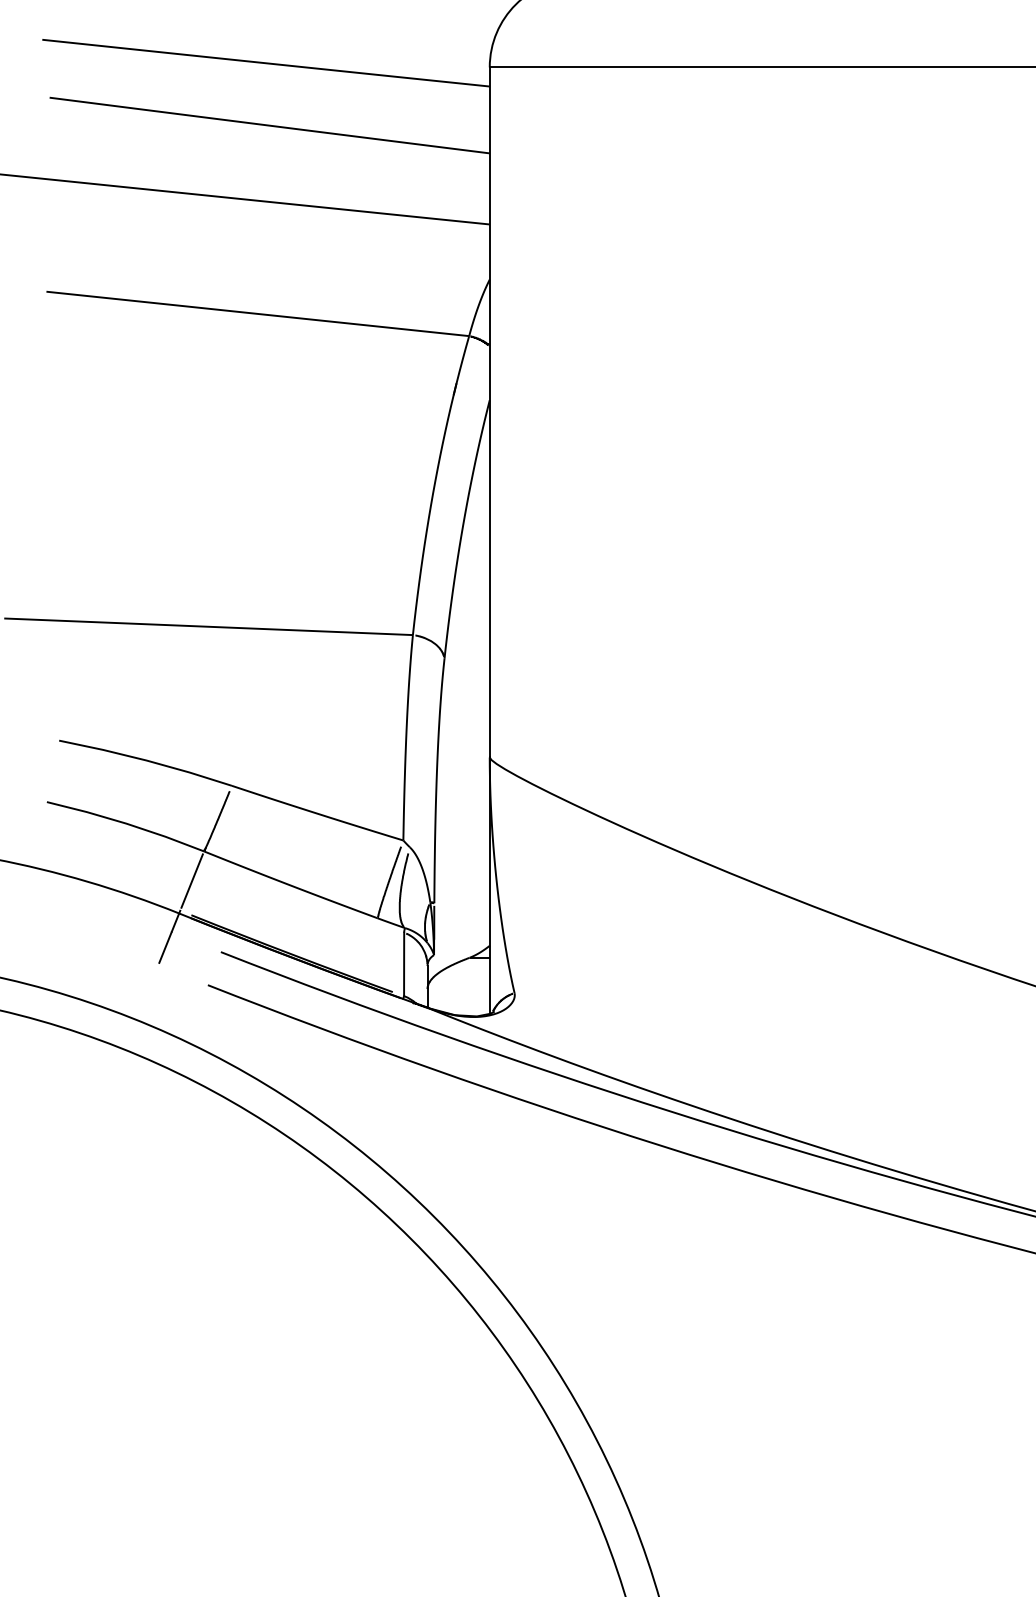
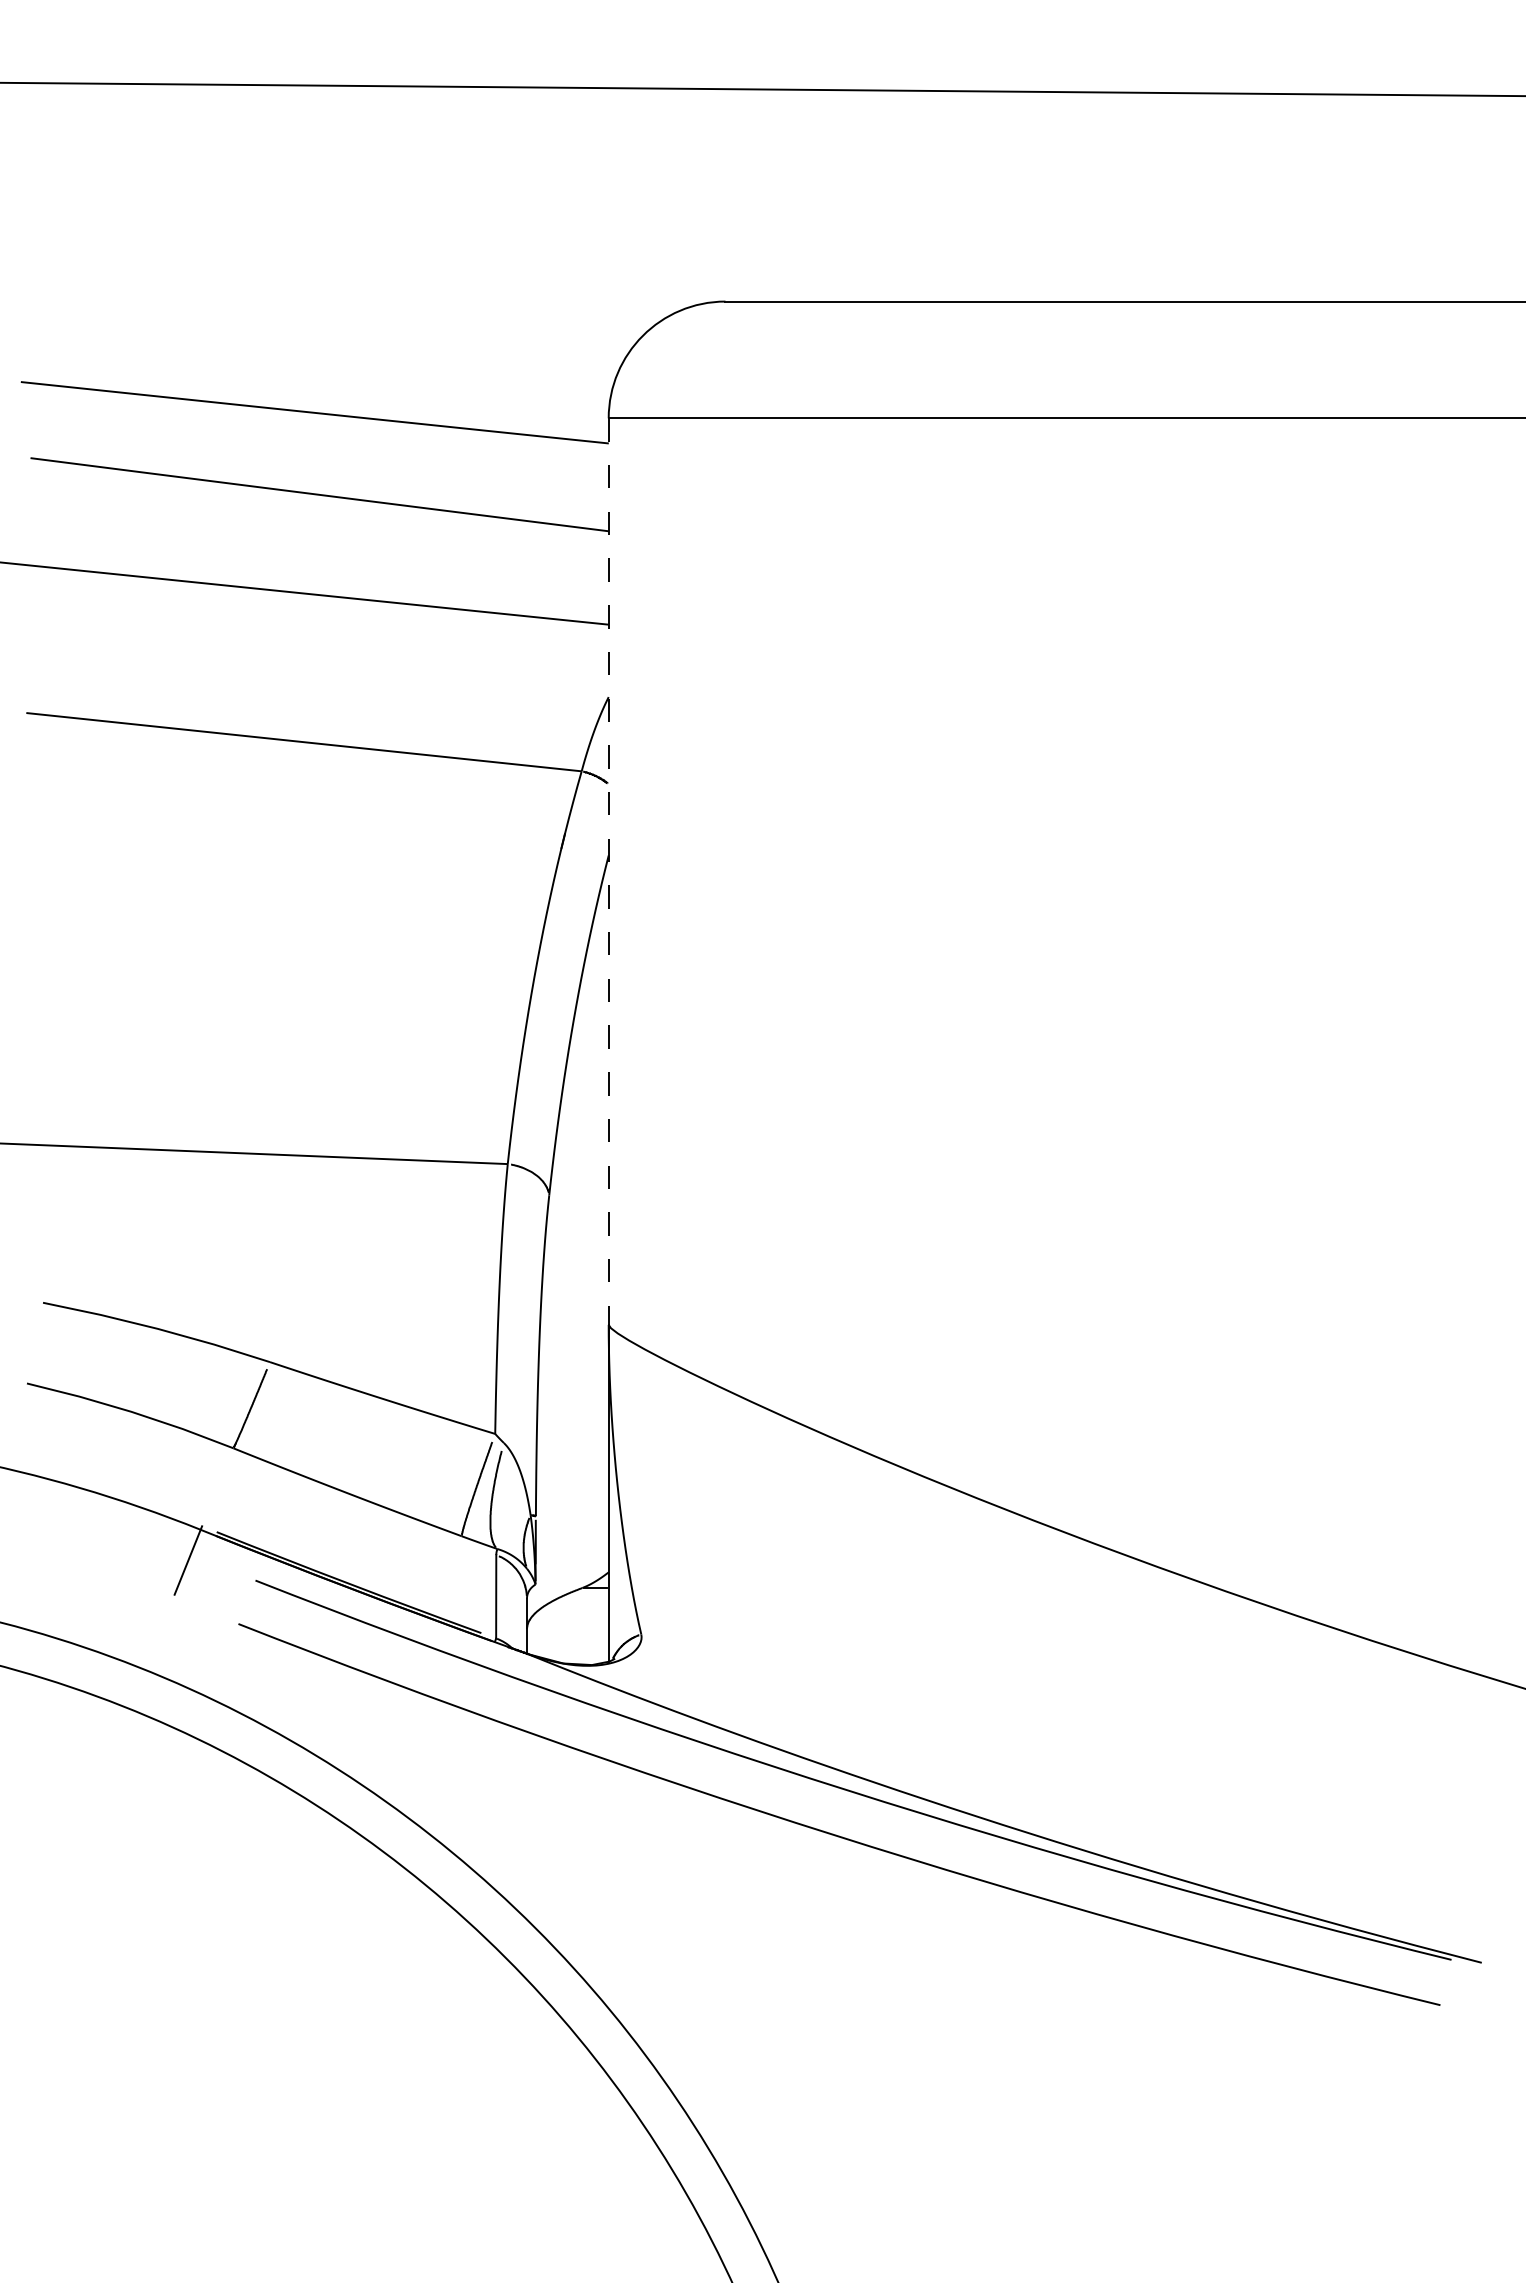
line: (489, 413) -> (608, 872), solid -> dashed
line: (191, 881) -> (217, 1487), removed

